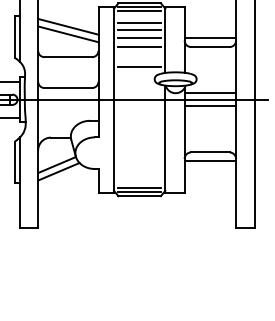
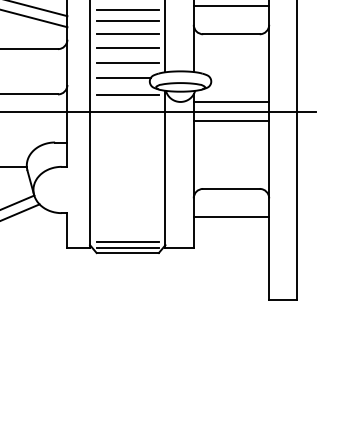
line: (210, 37) -> (231, 5), moved
line: (139, 56) -> (127, 48), added
line: (136, 76) -> (123, 77), added
line: (139, 88) -> (127, 95), added
line: (210, 160) -> (231, 216), moved

